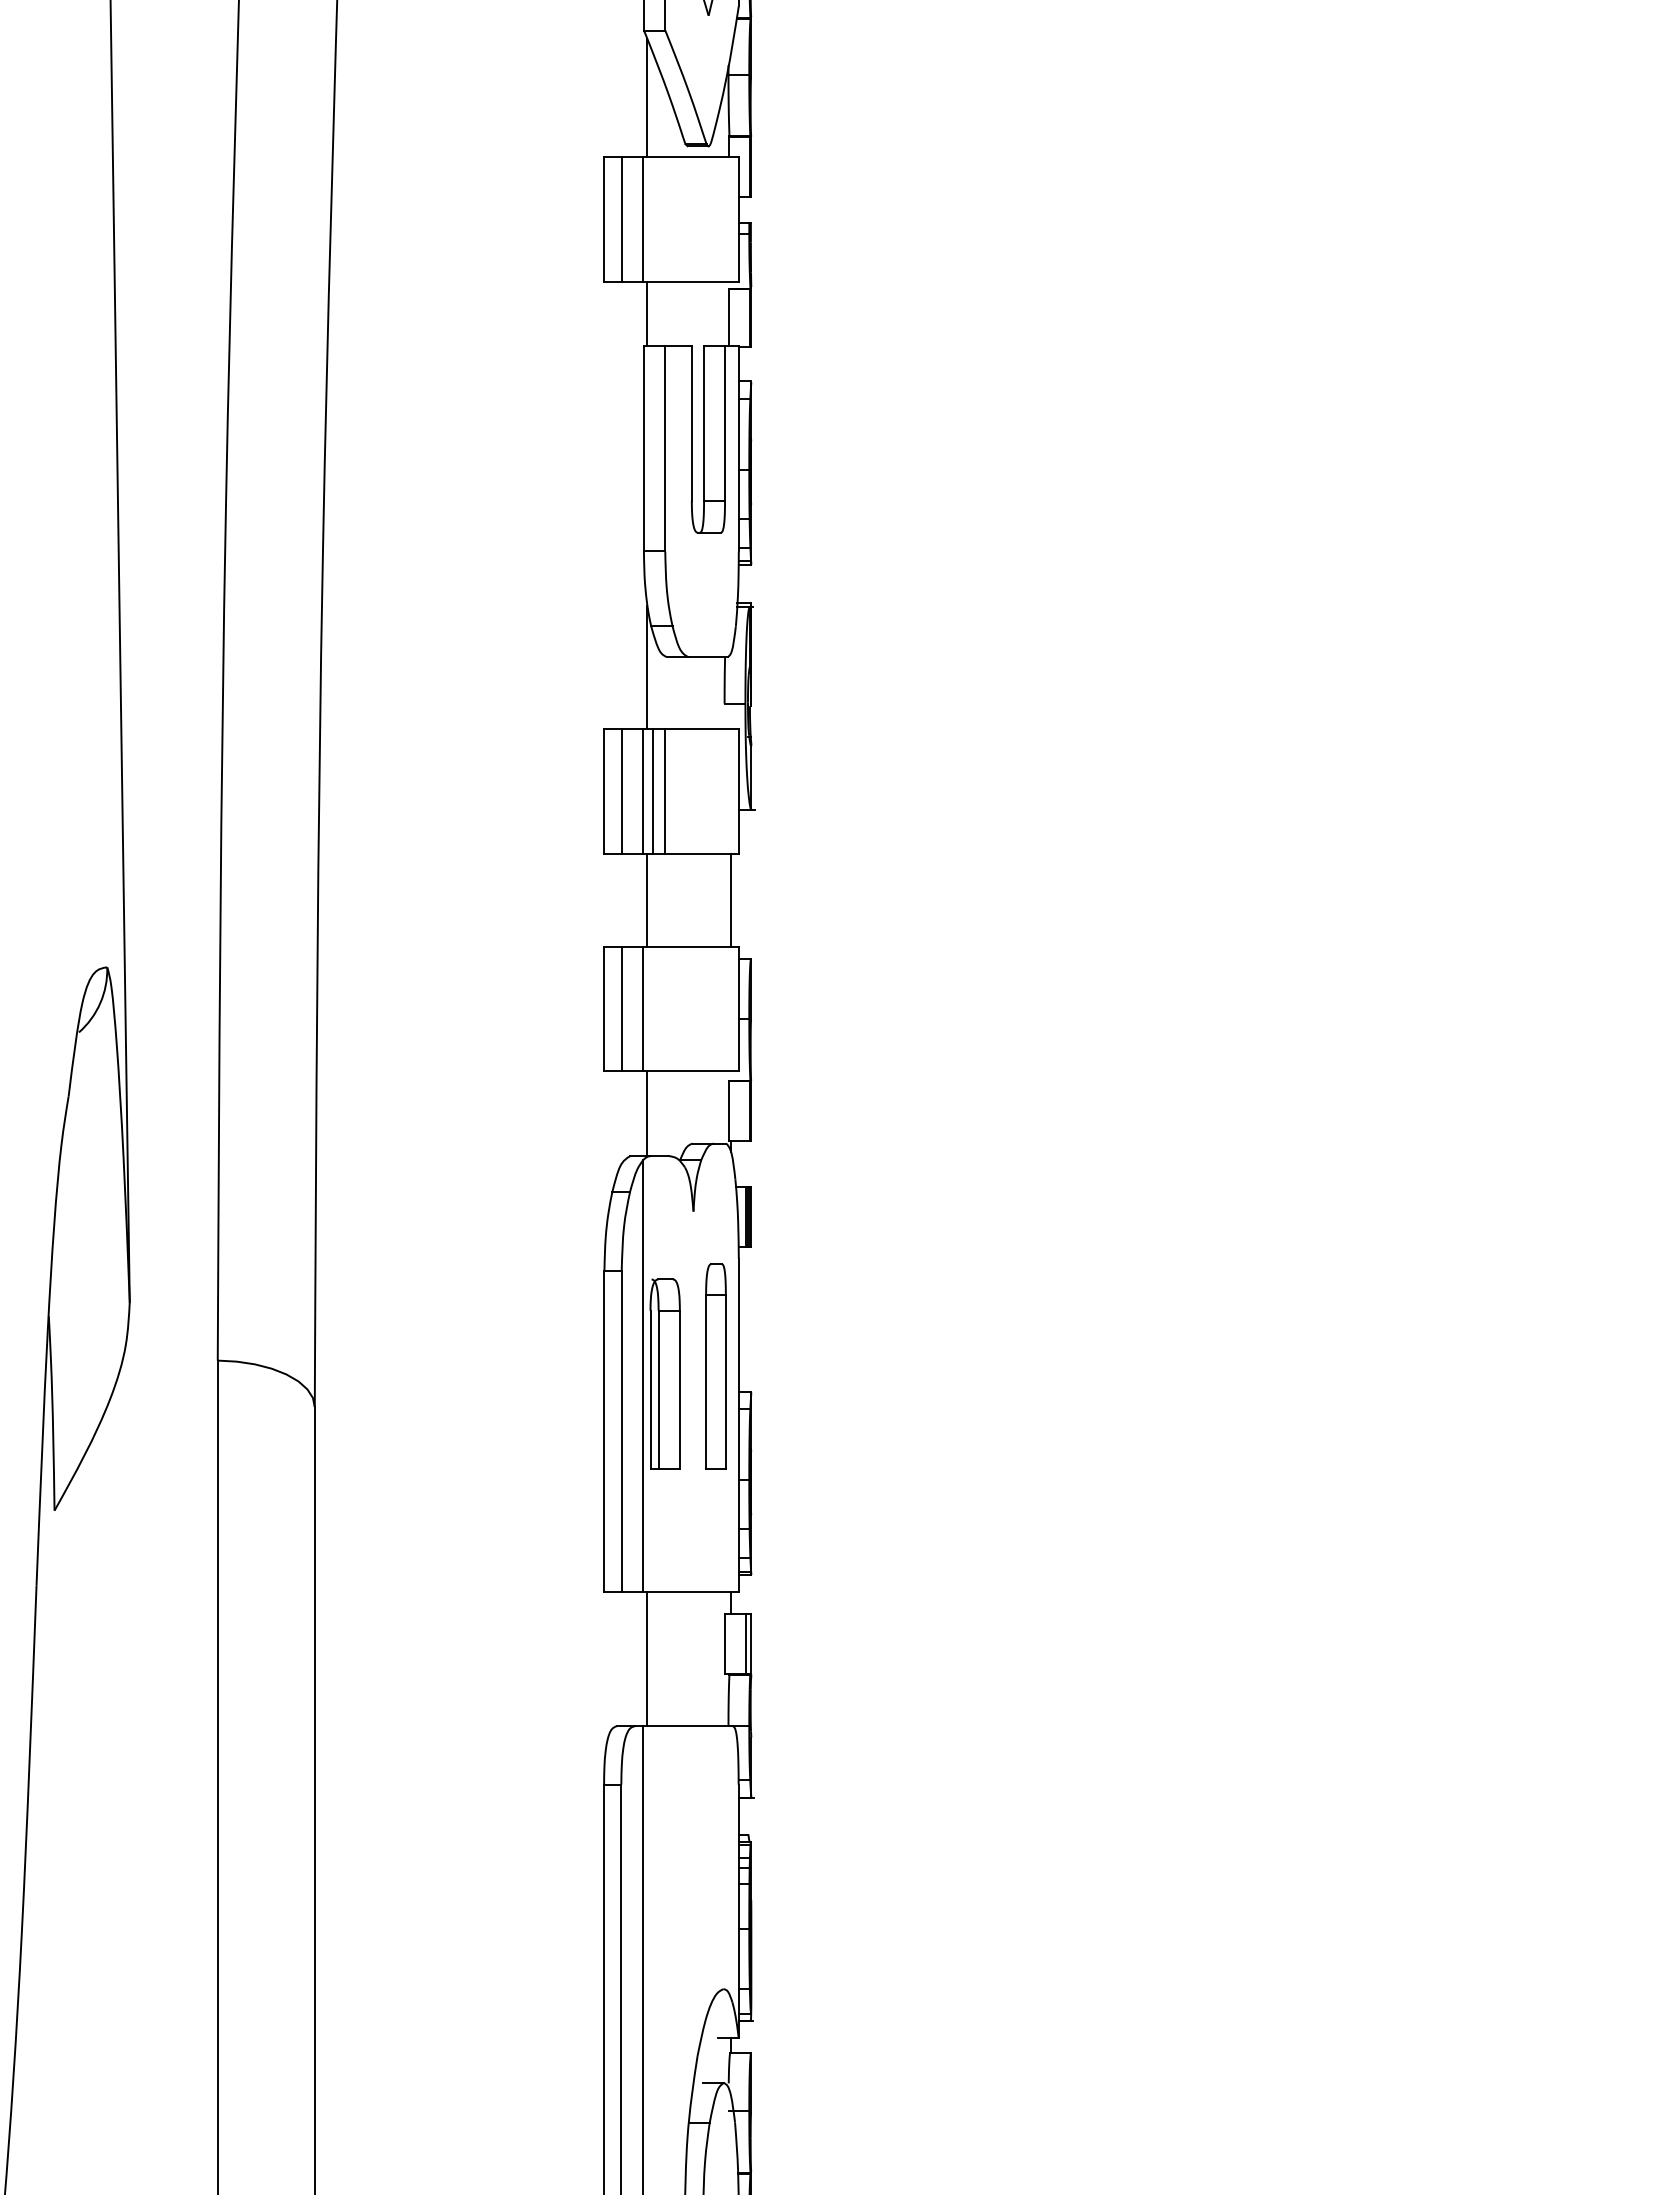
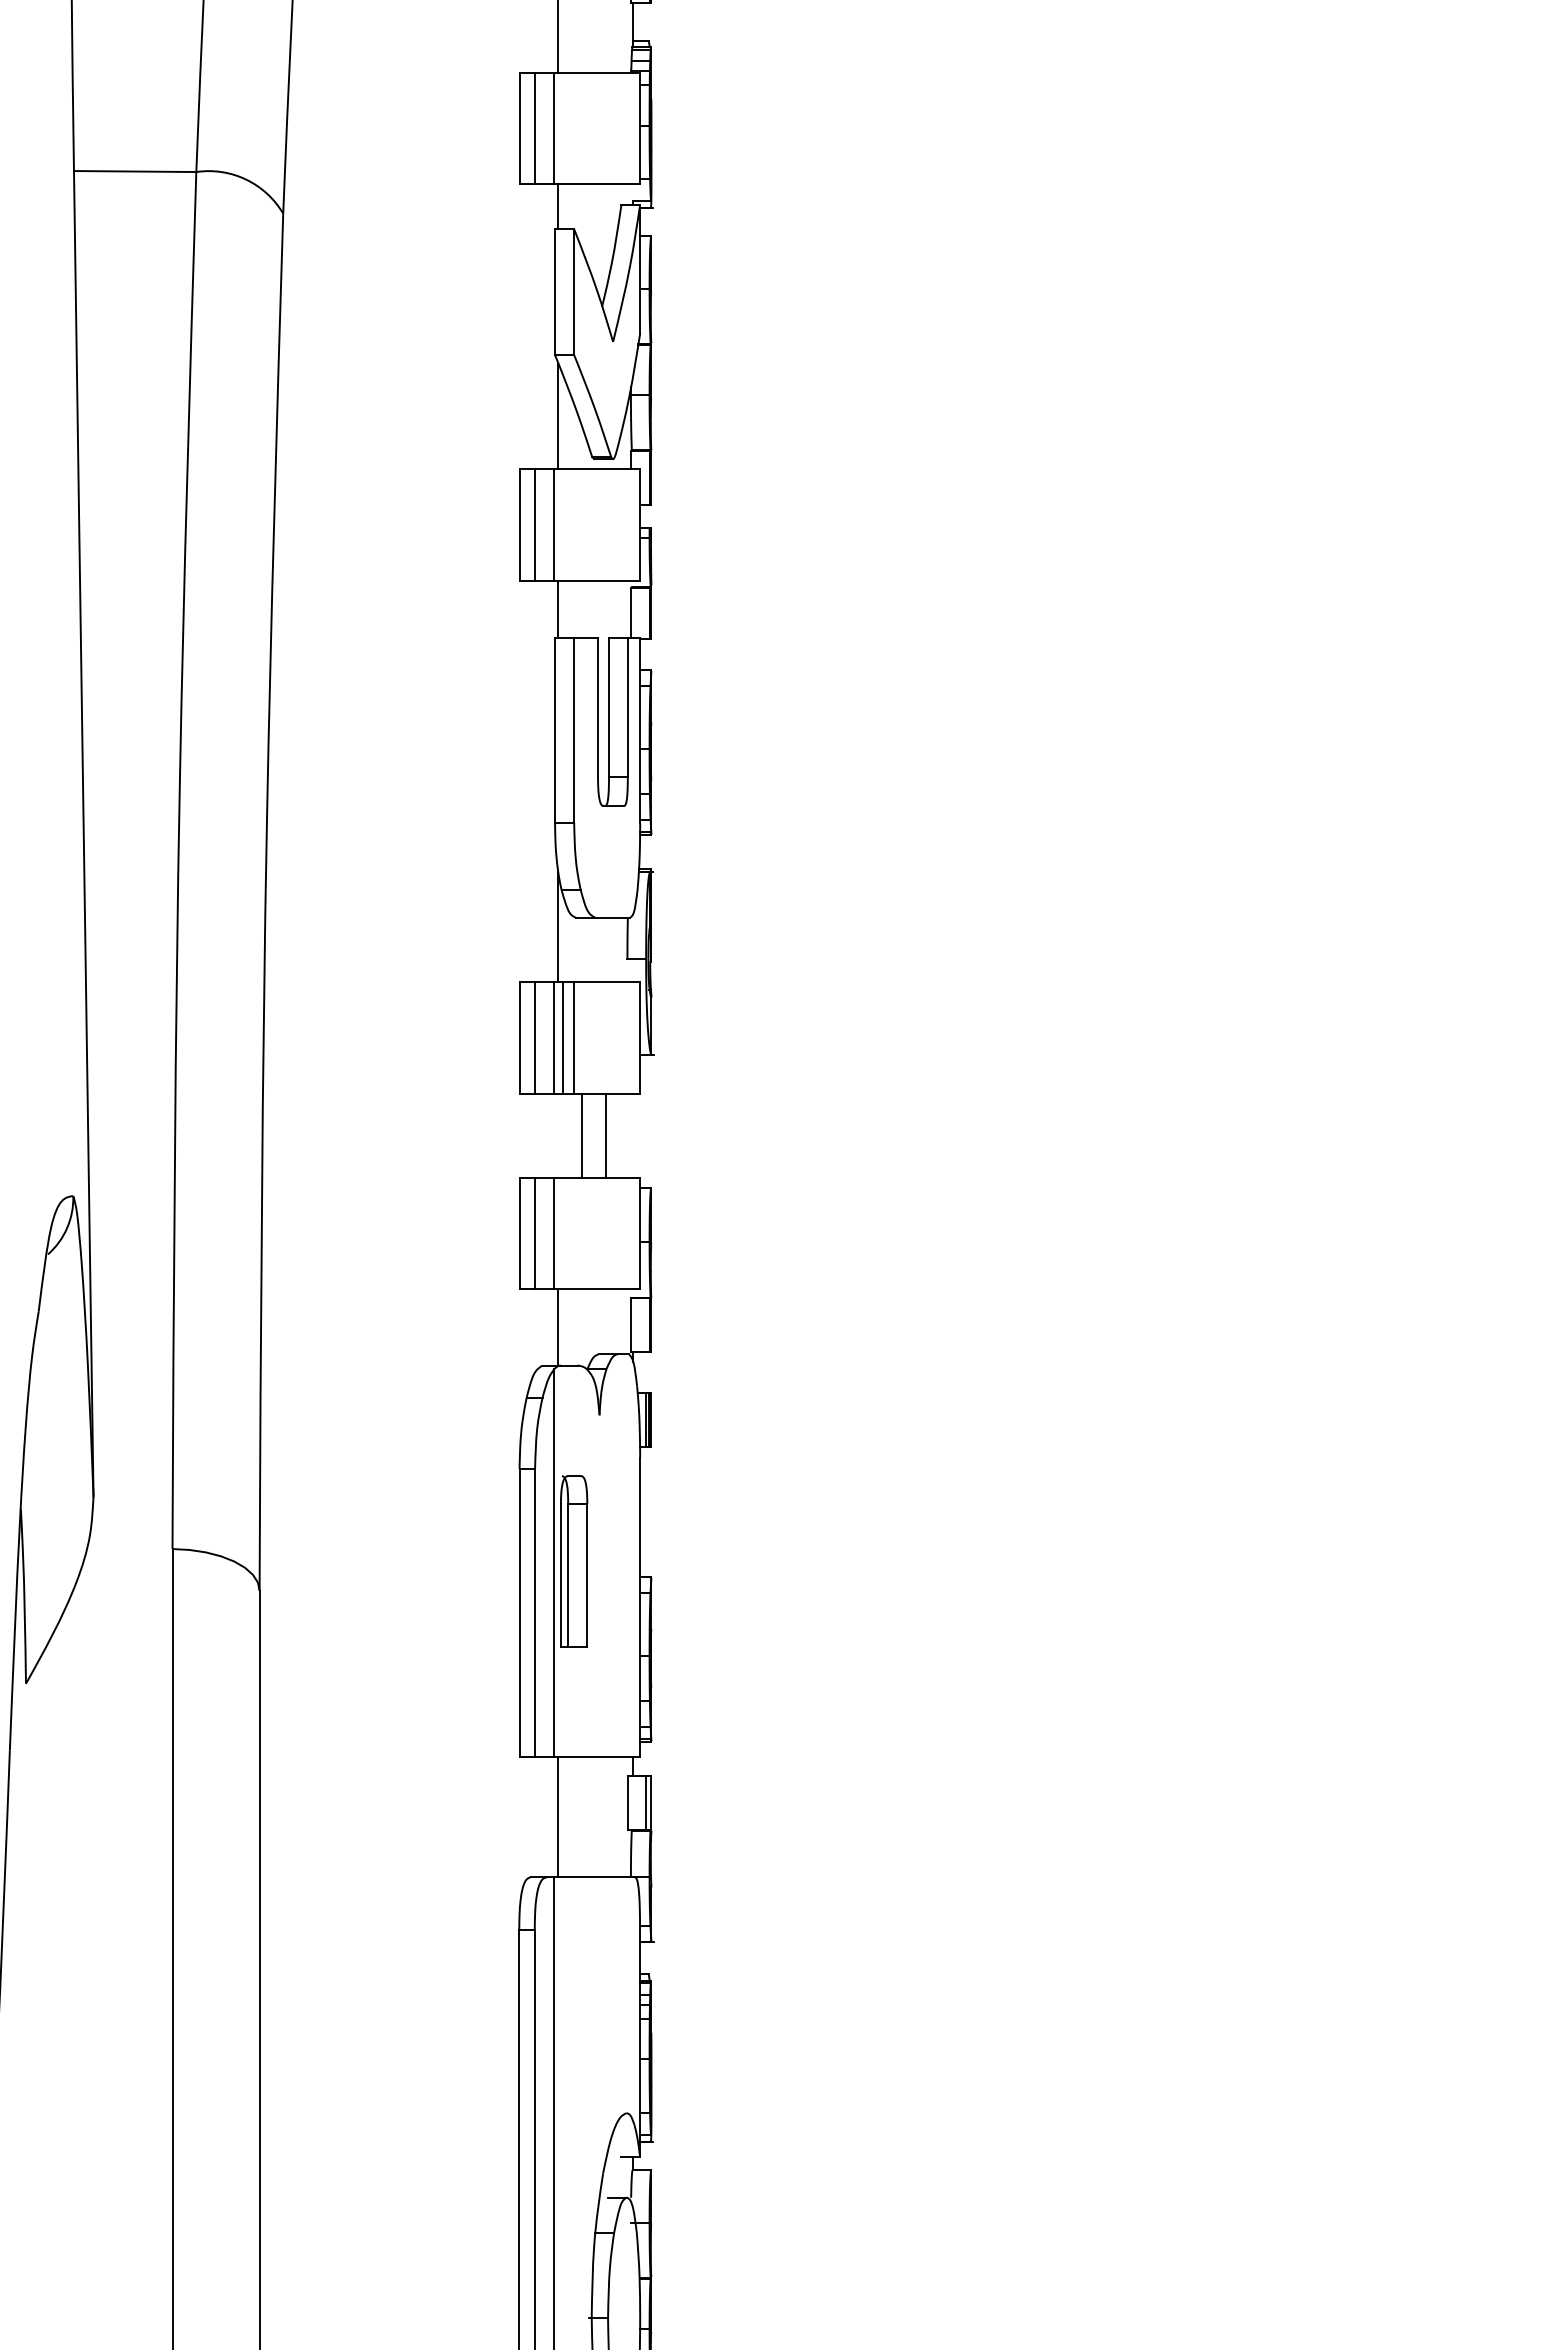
line: (647, 899) -> (606, 1135), moved
line: (730, 899) -> (581, 1135), moved
part: (715, 1366) -> (619, 1554), removed

